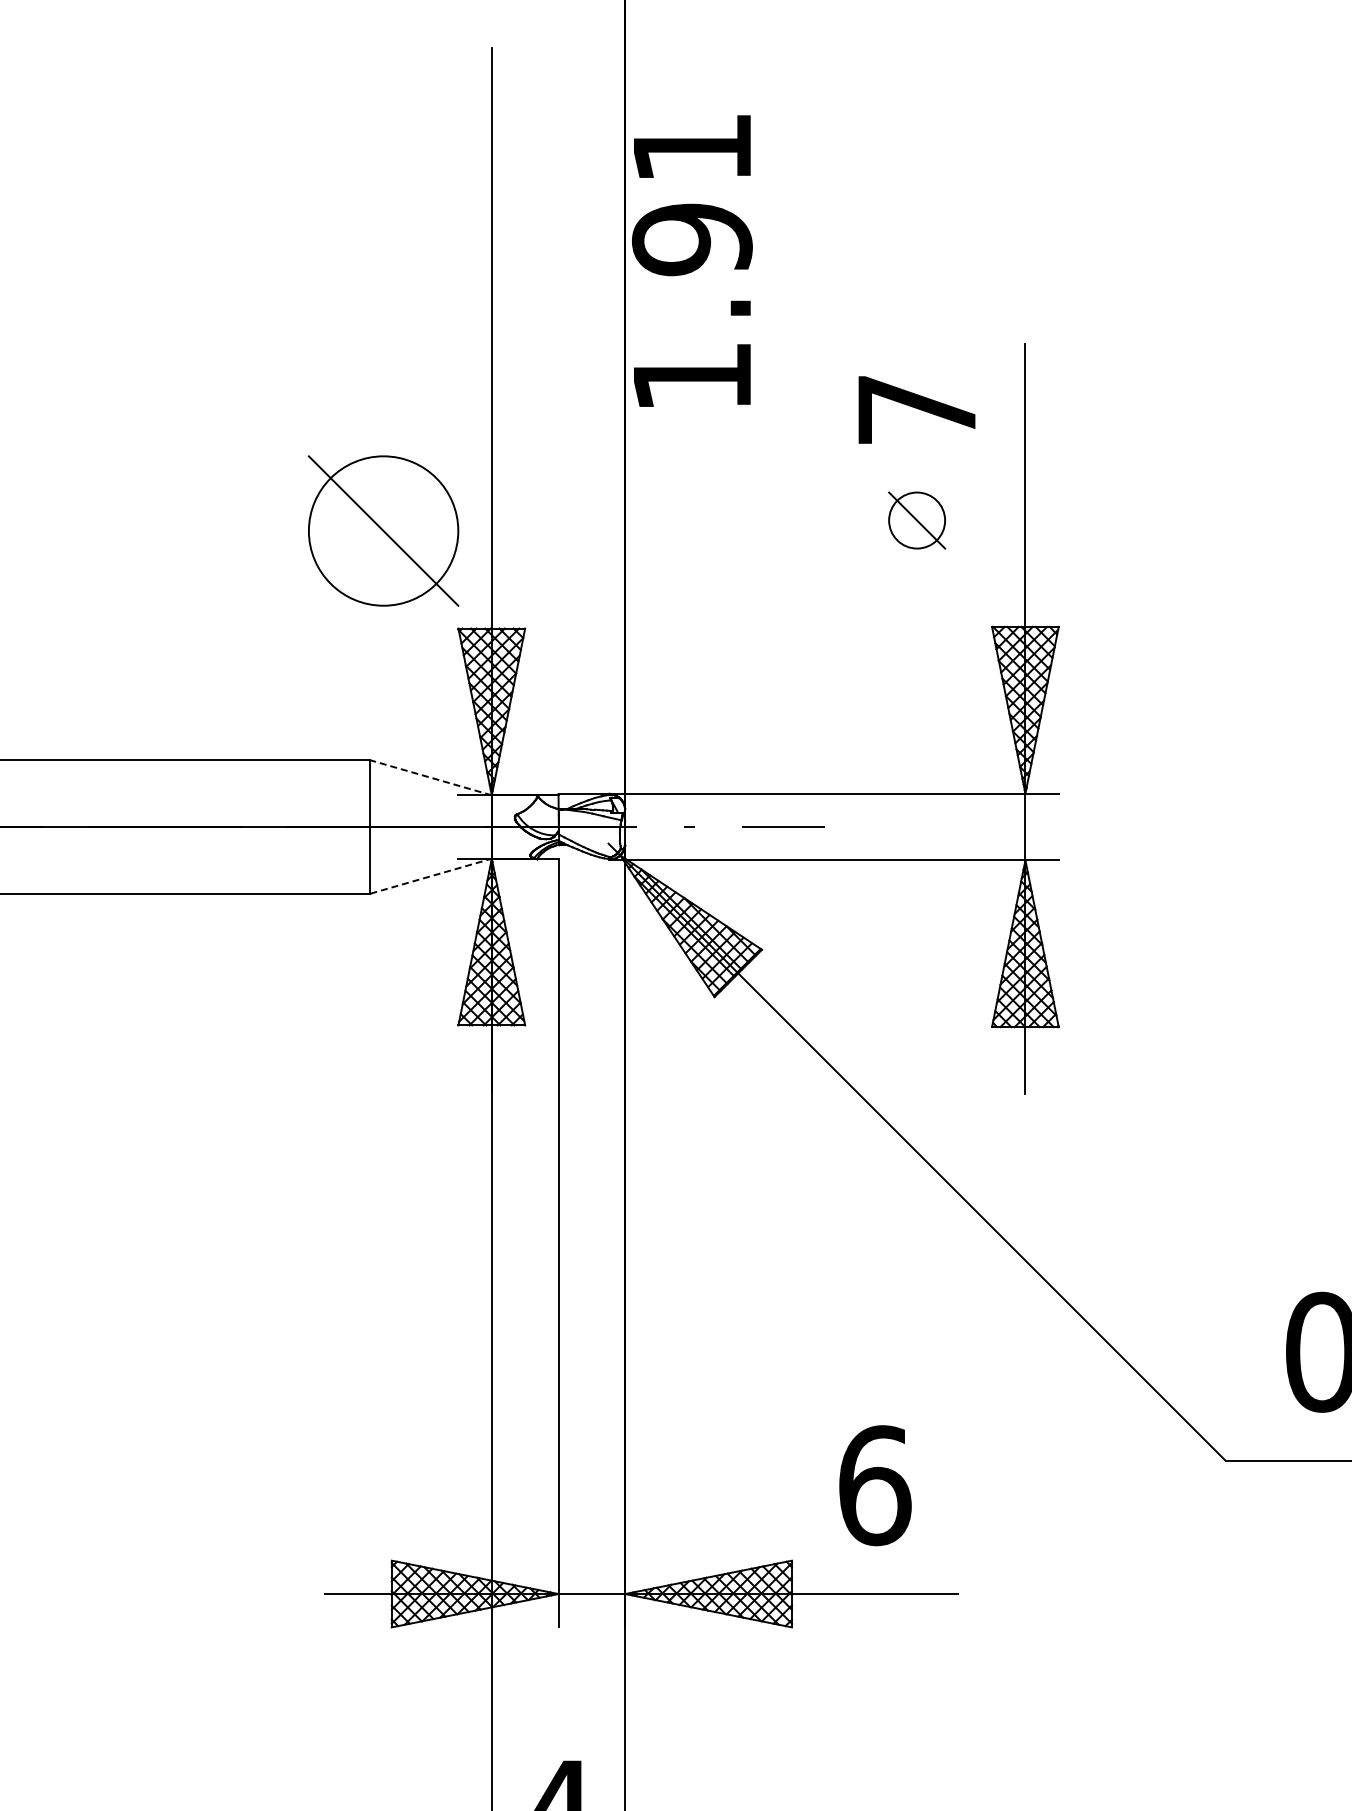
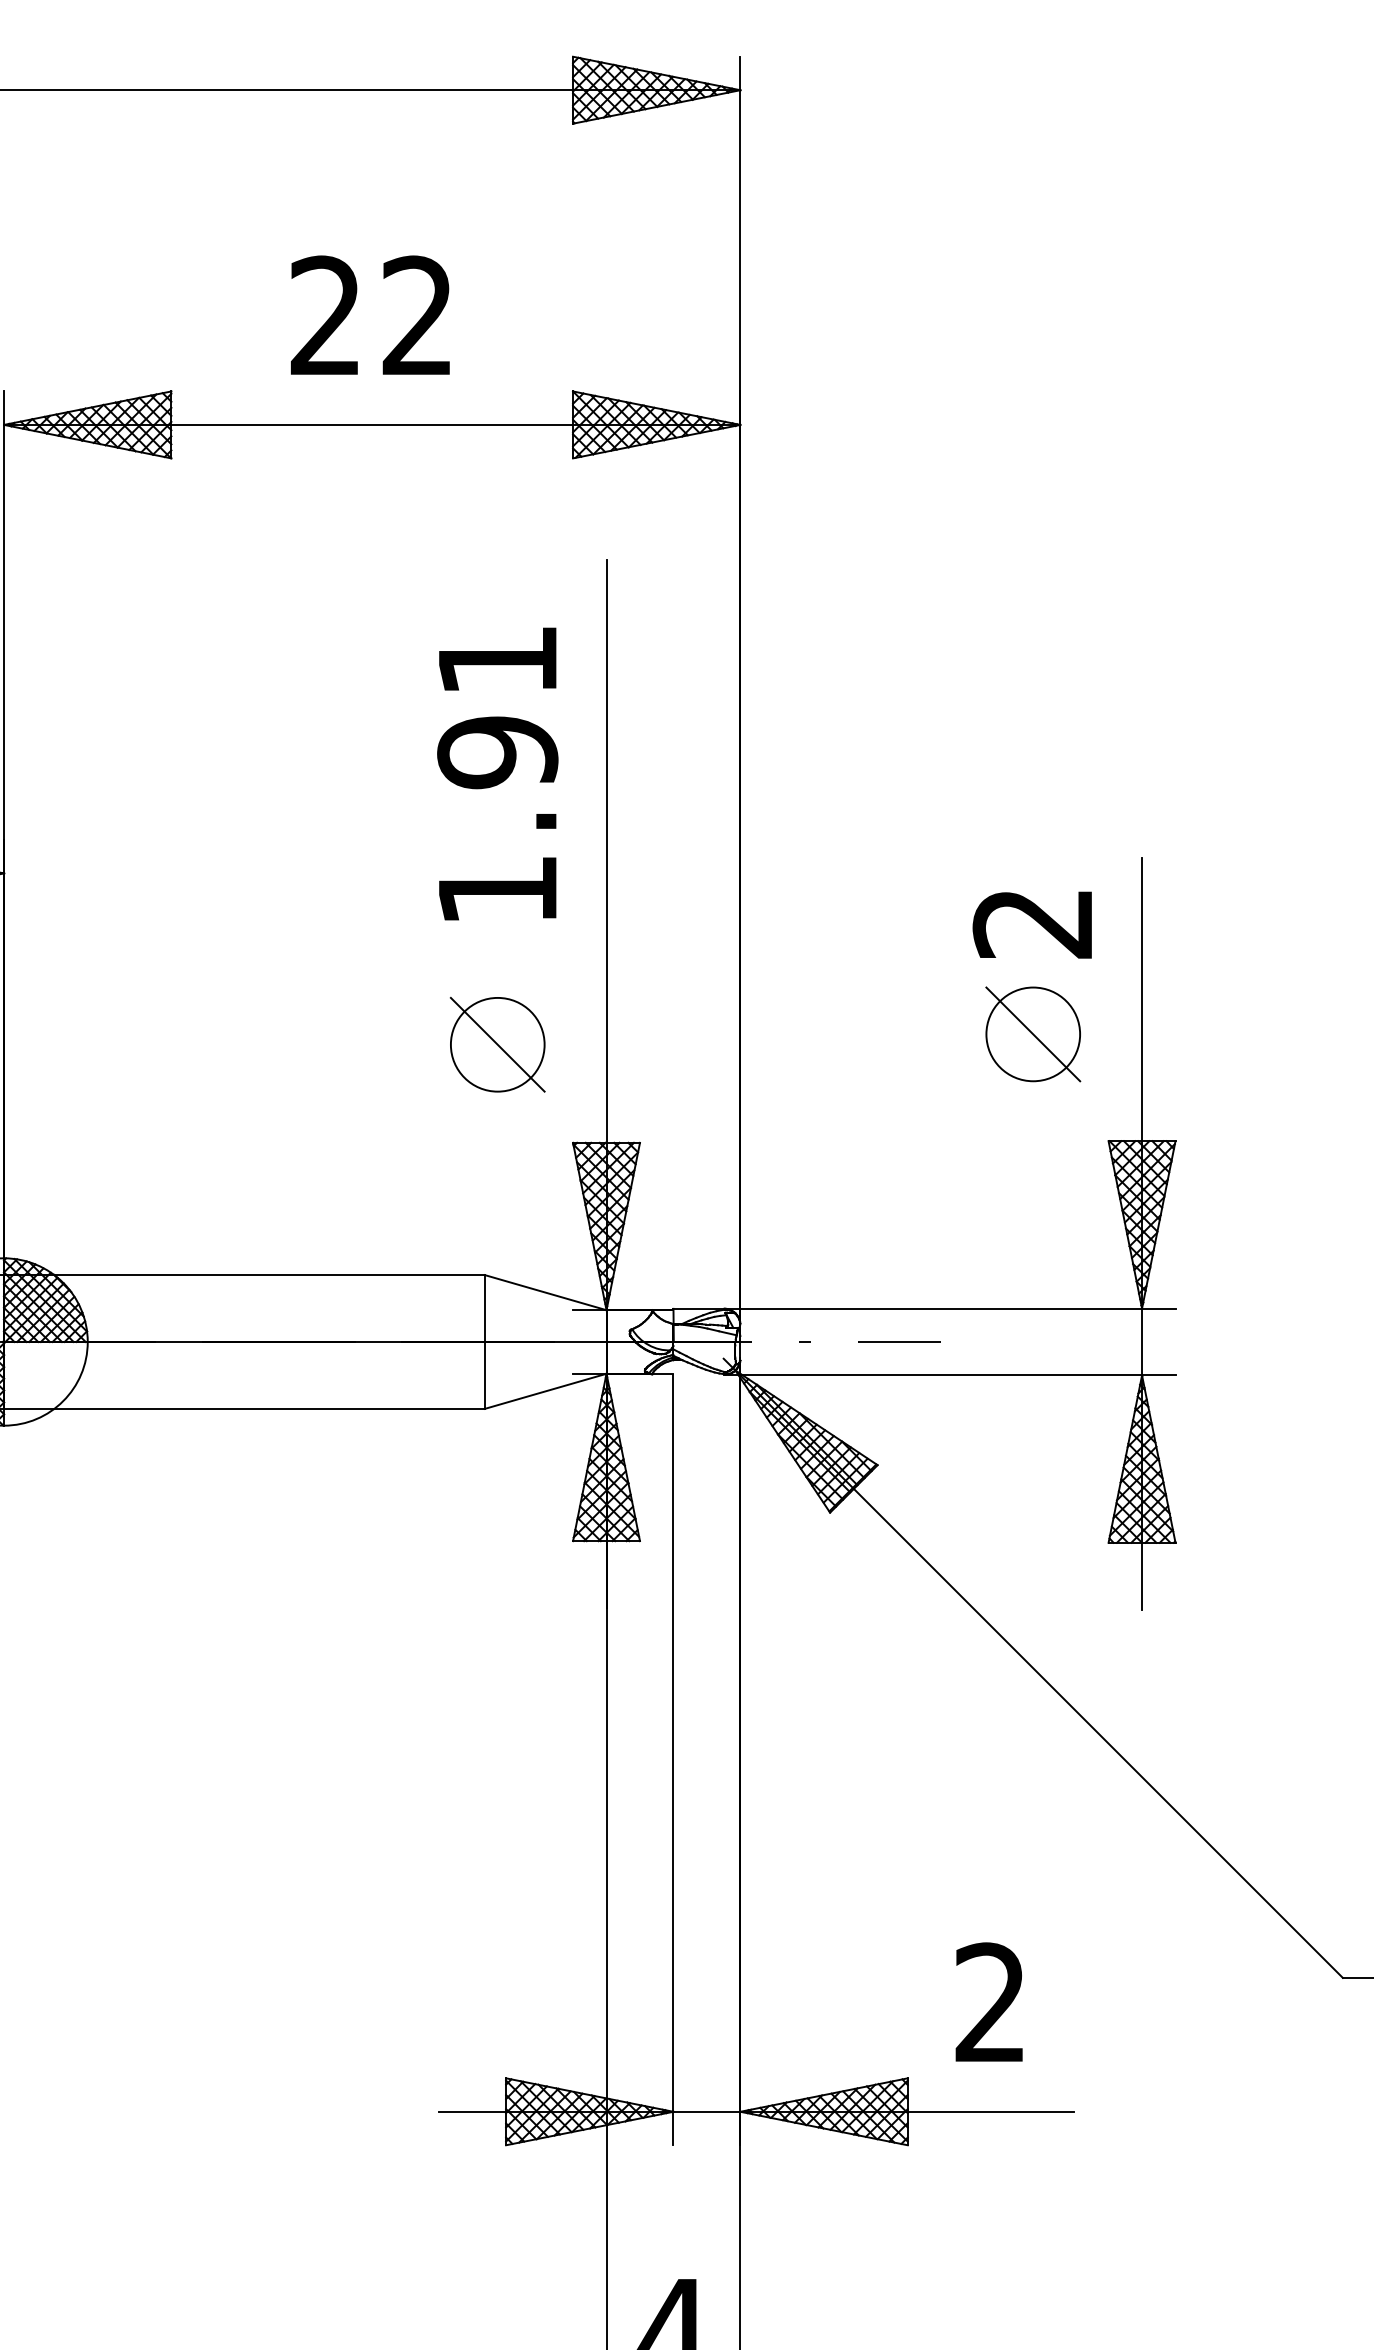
text: (692, 260) -> (497, 773), moved
text: (915, 410) -> (1031, 923), 7 -> 2
part: (917, 520) -> (1033, 1034), size x1.67
part: (383, 530) -> (497, 1044), size x0.62
line: (431, 777) -> (545, 1292), dashed -> solid
line: (432, 876) -> (546, 1391), dashed -> solid
text: (875, 1485) -> (991, 2002), 6 -> 2

